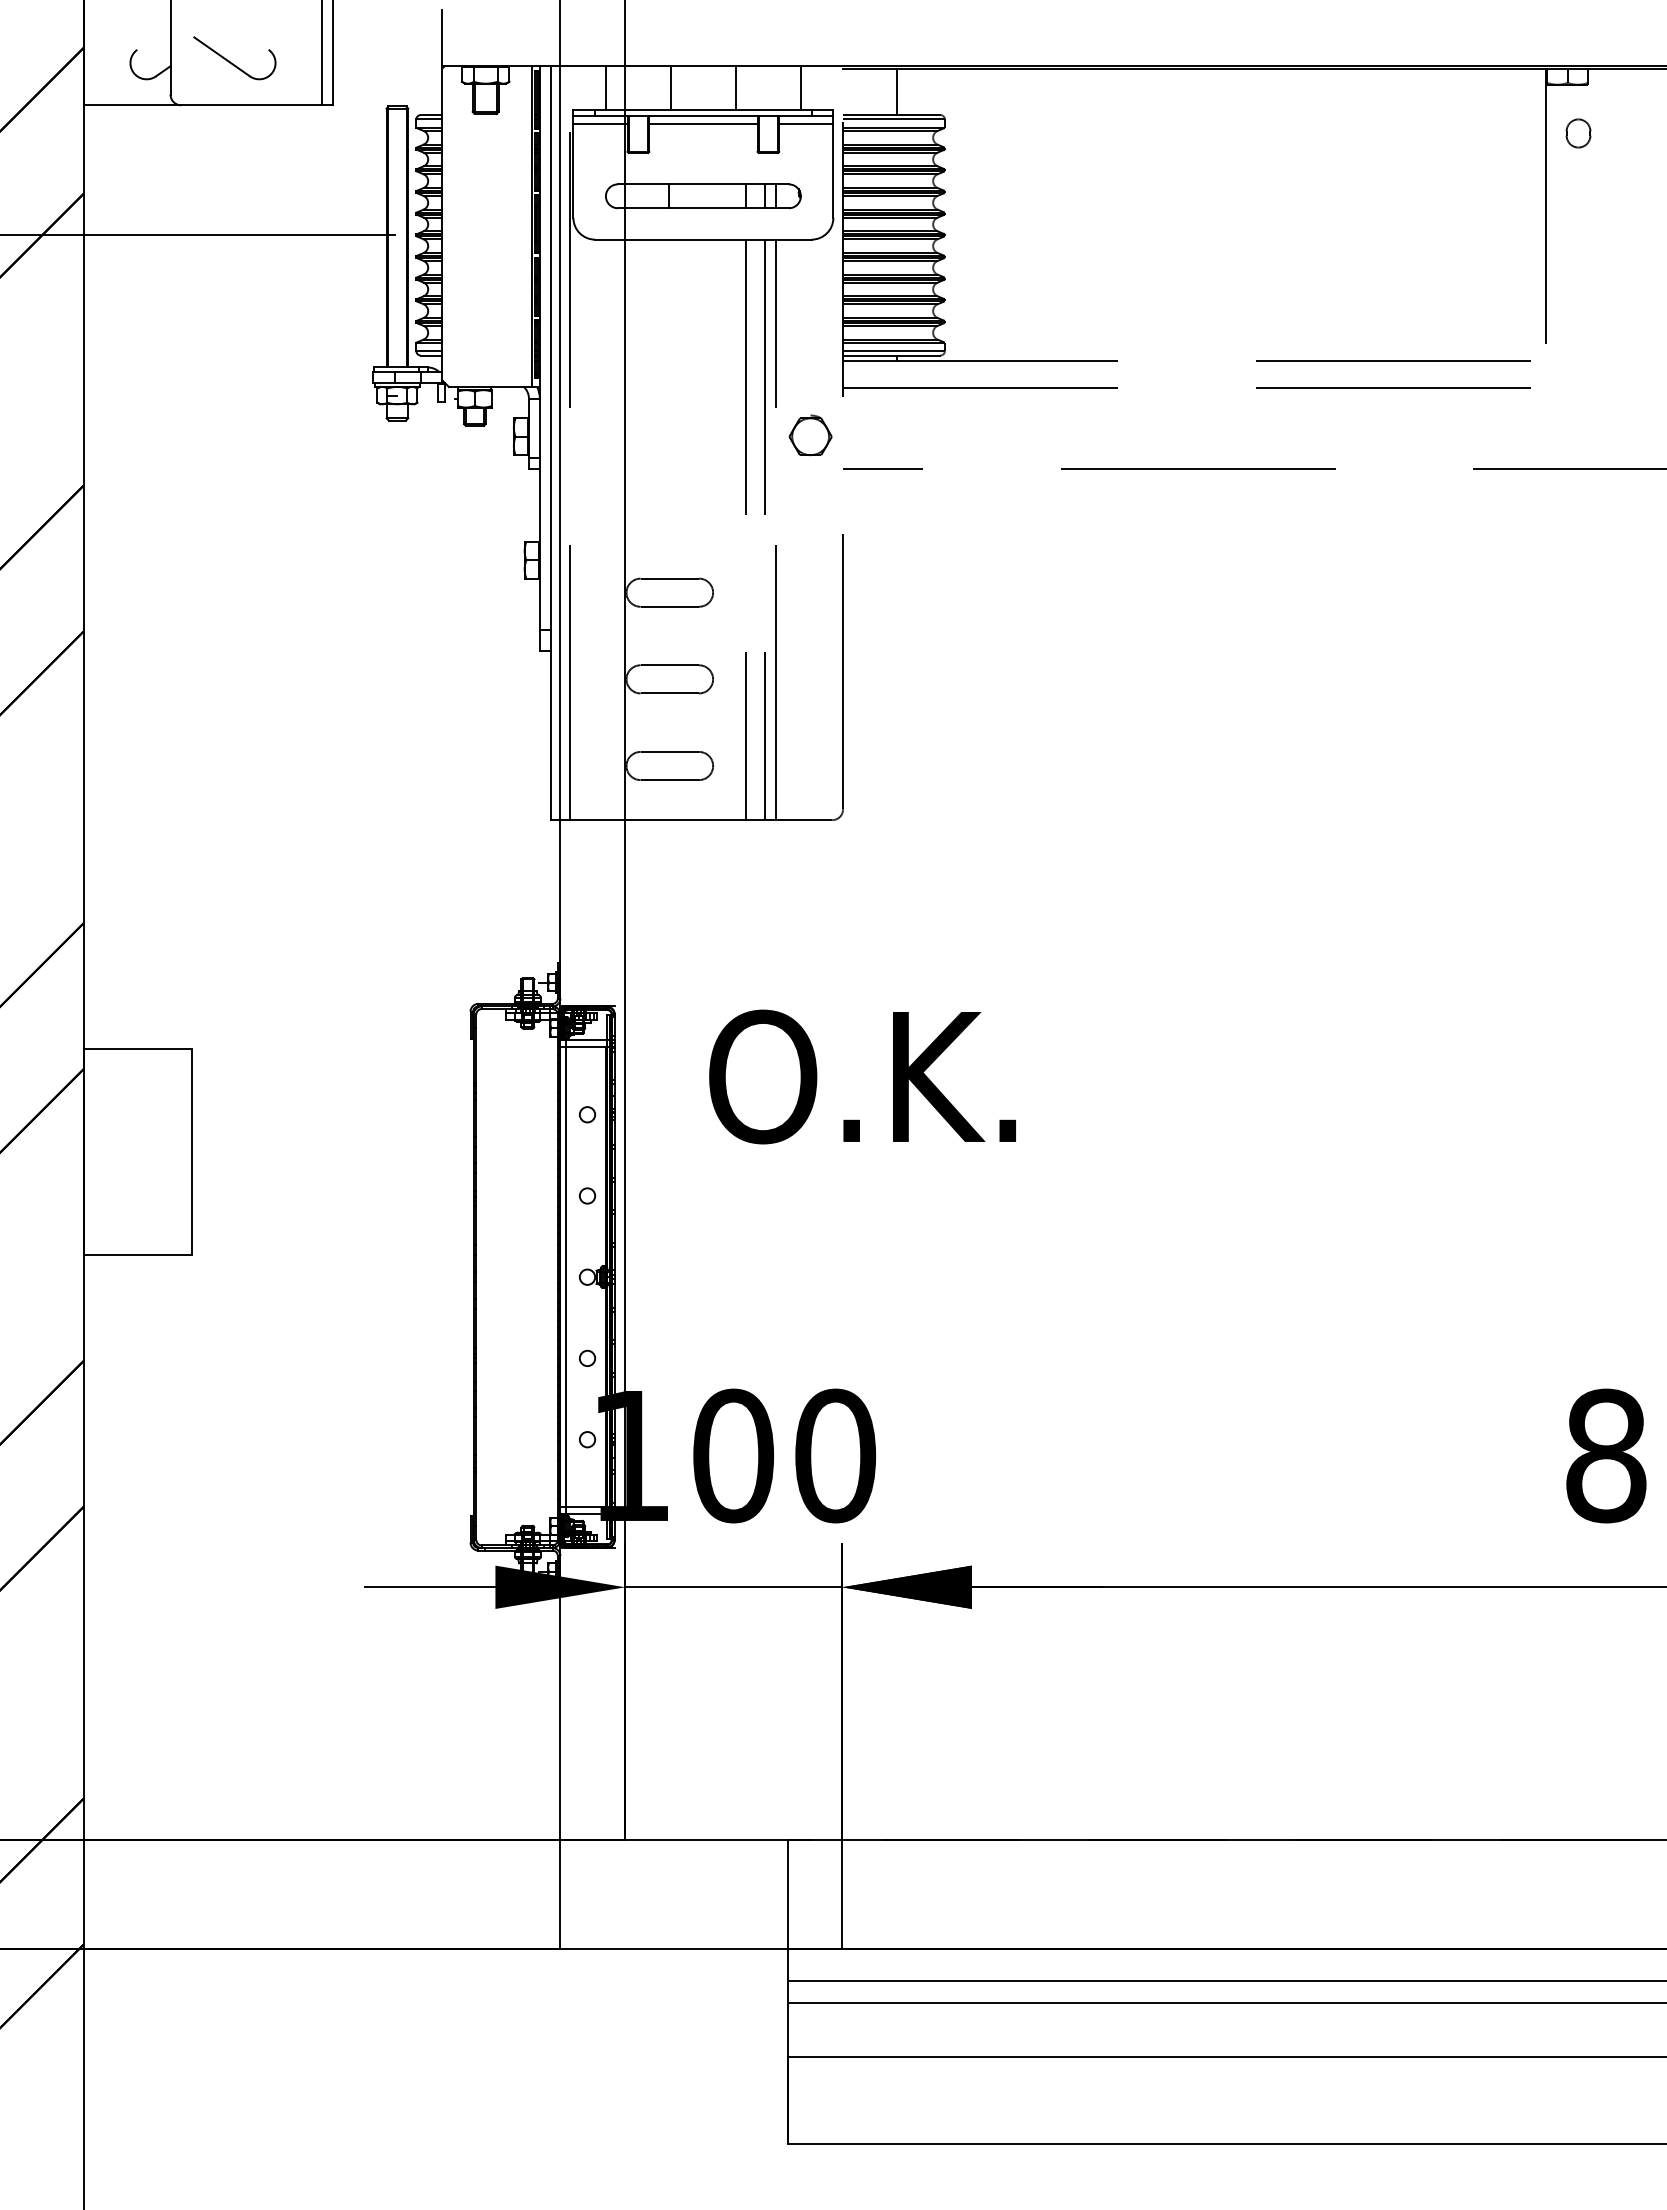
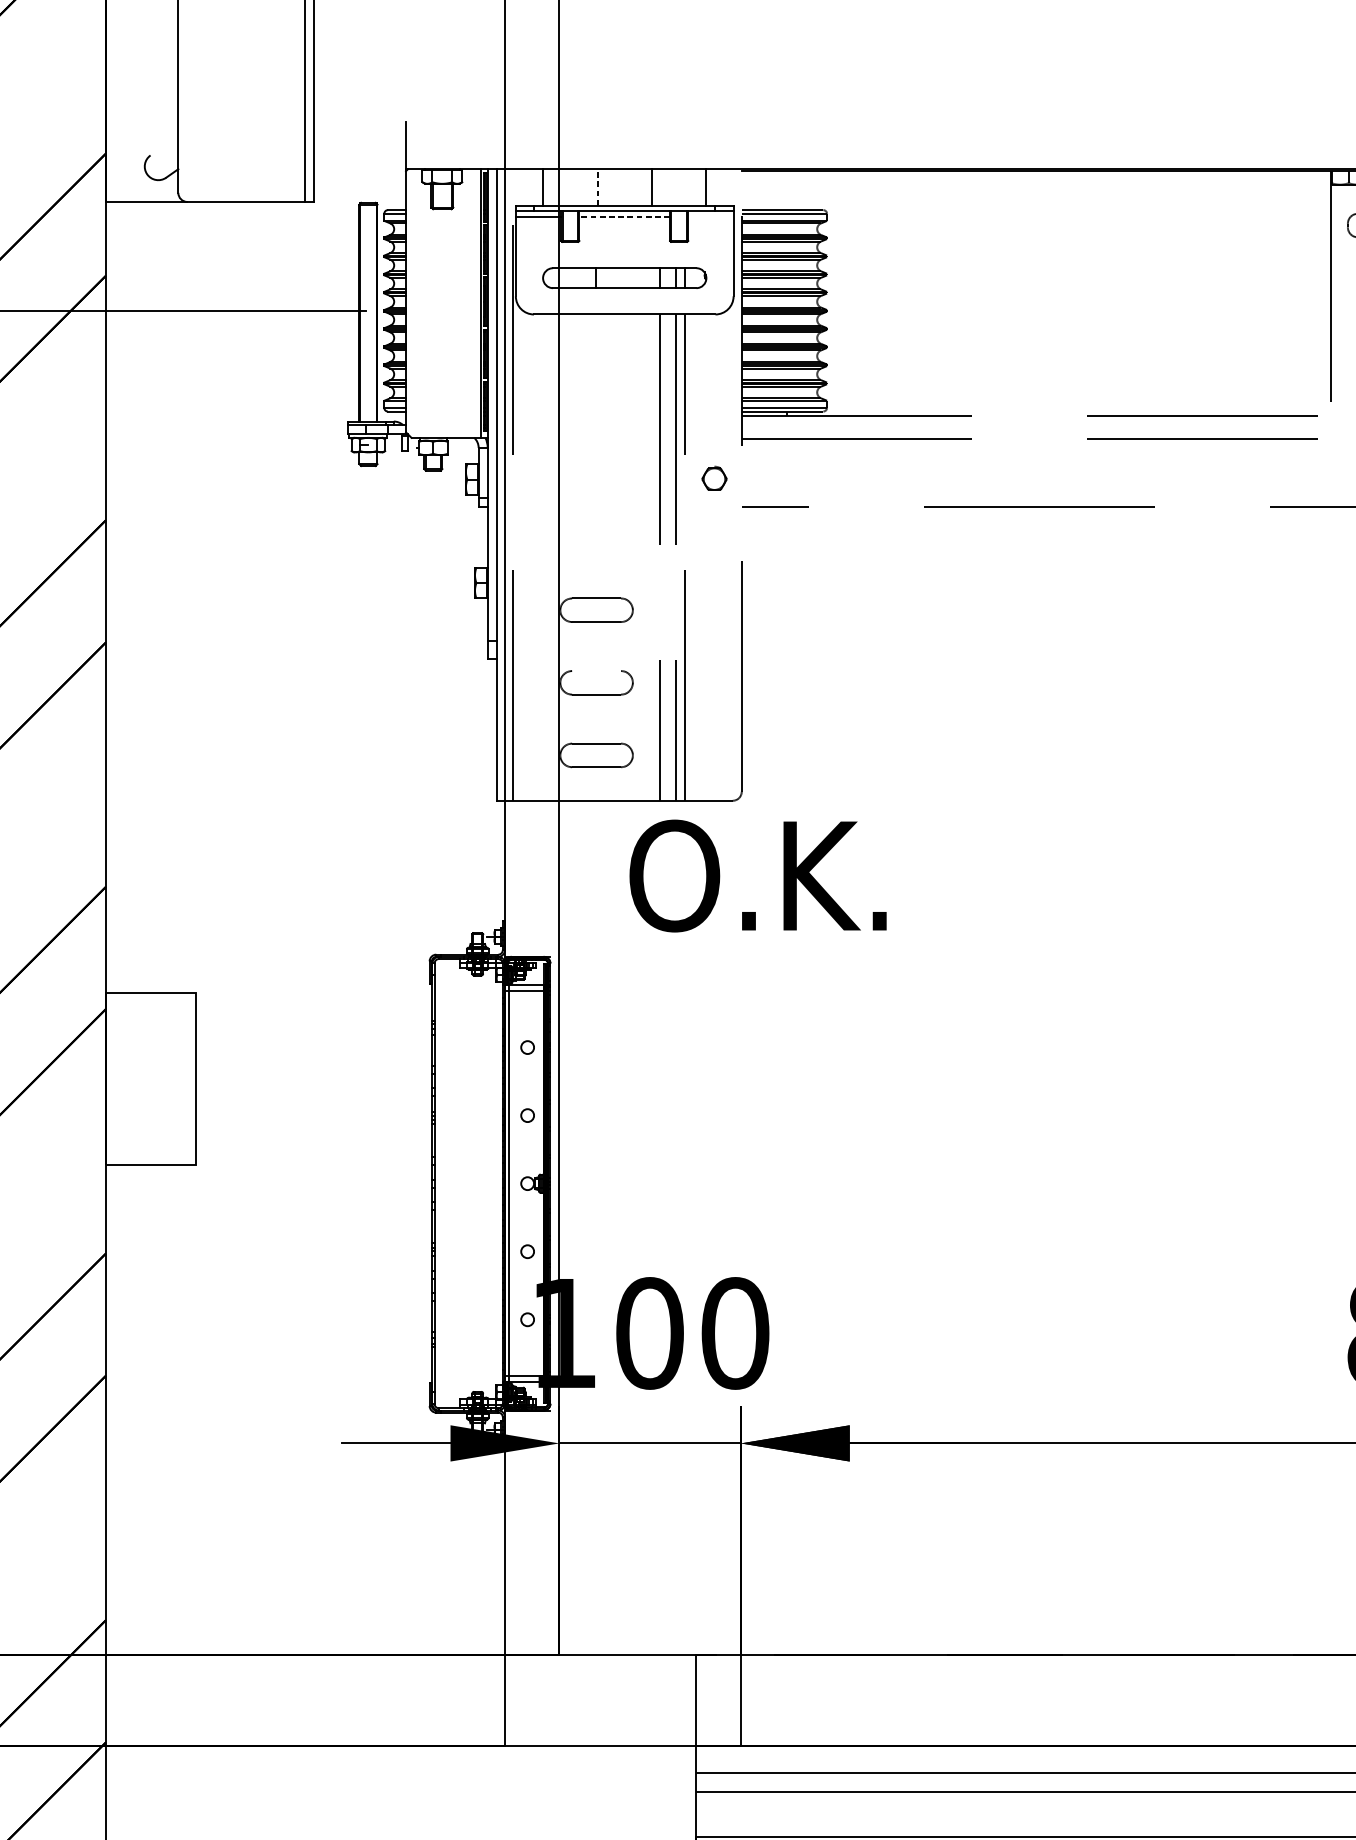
part: (234, 58) -> (231, 162), removed
line: (670, 88) -> (597, 187), solid -> dashed
line: (897, 91) -> (787, 190), removed
line: (702, 123) -> (623, 217), solid -> dashed
line: (806, 123) -> (711, 217), removed
part: (810, 434) -> (714, 477), size x0.7
line: (669, 665) -> (596, 671), removed
text: (862, 1076) -> (758, 875), moved

